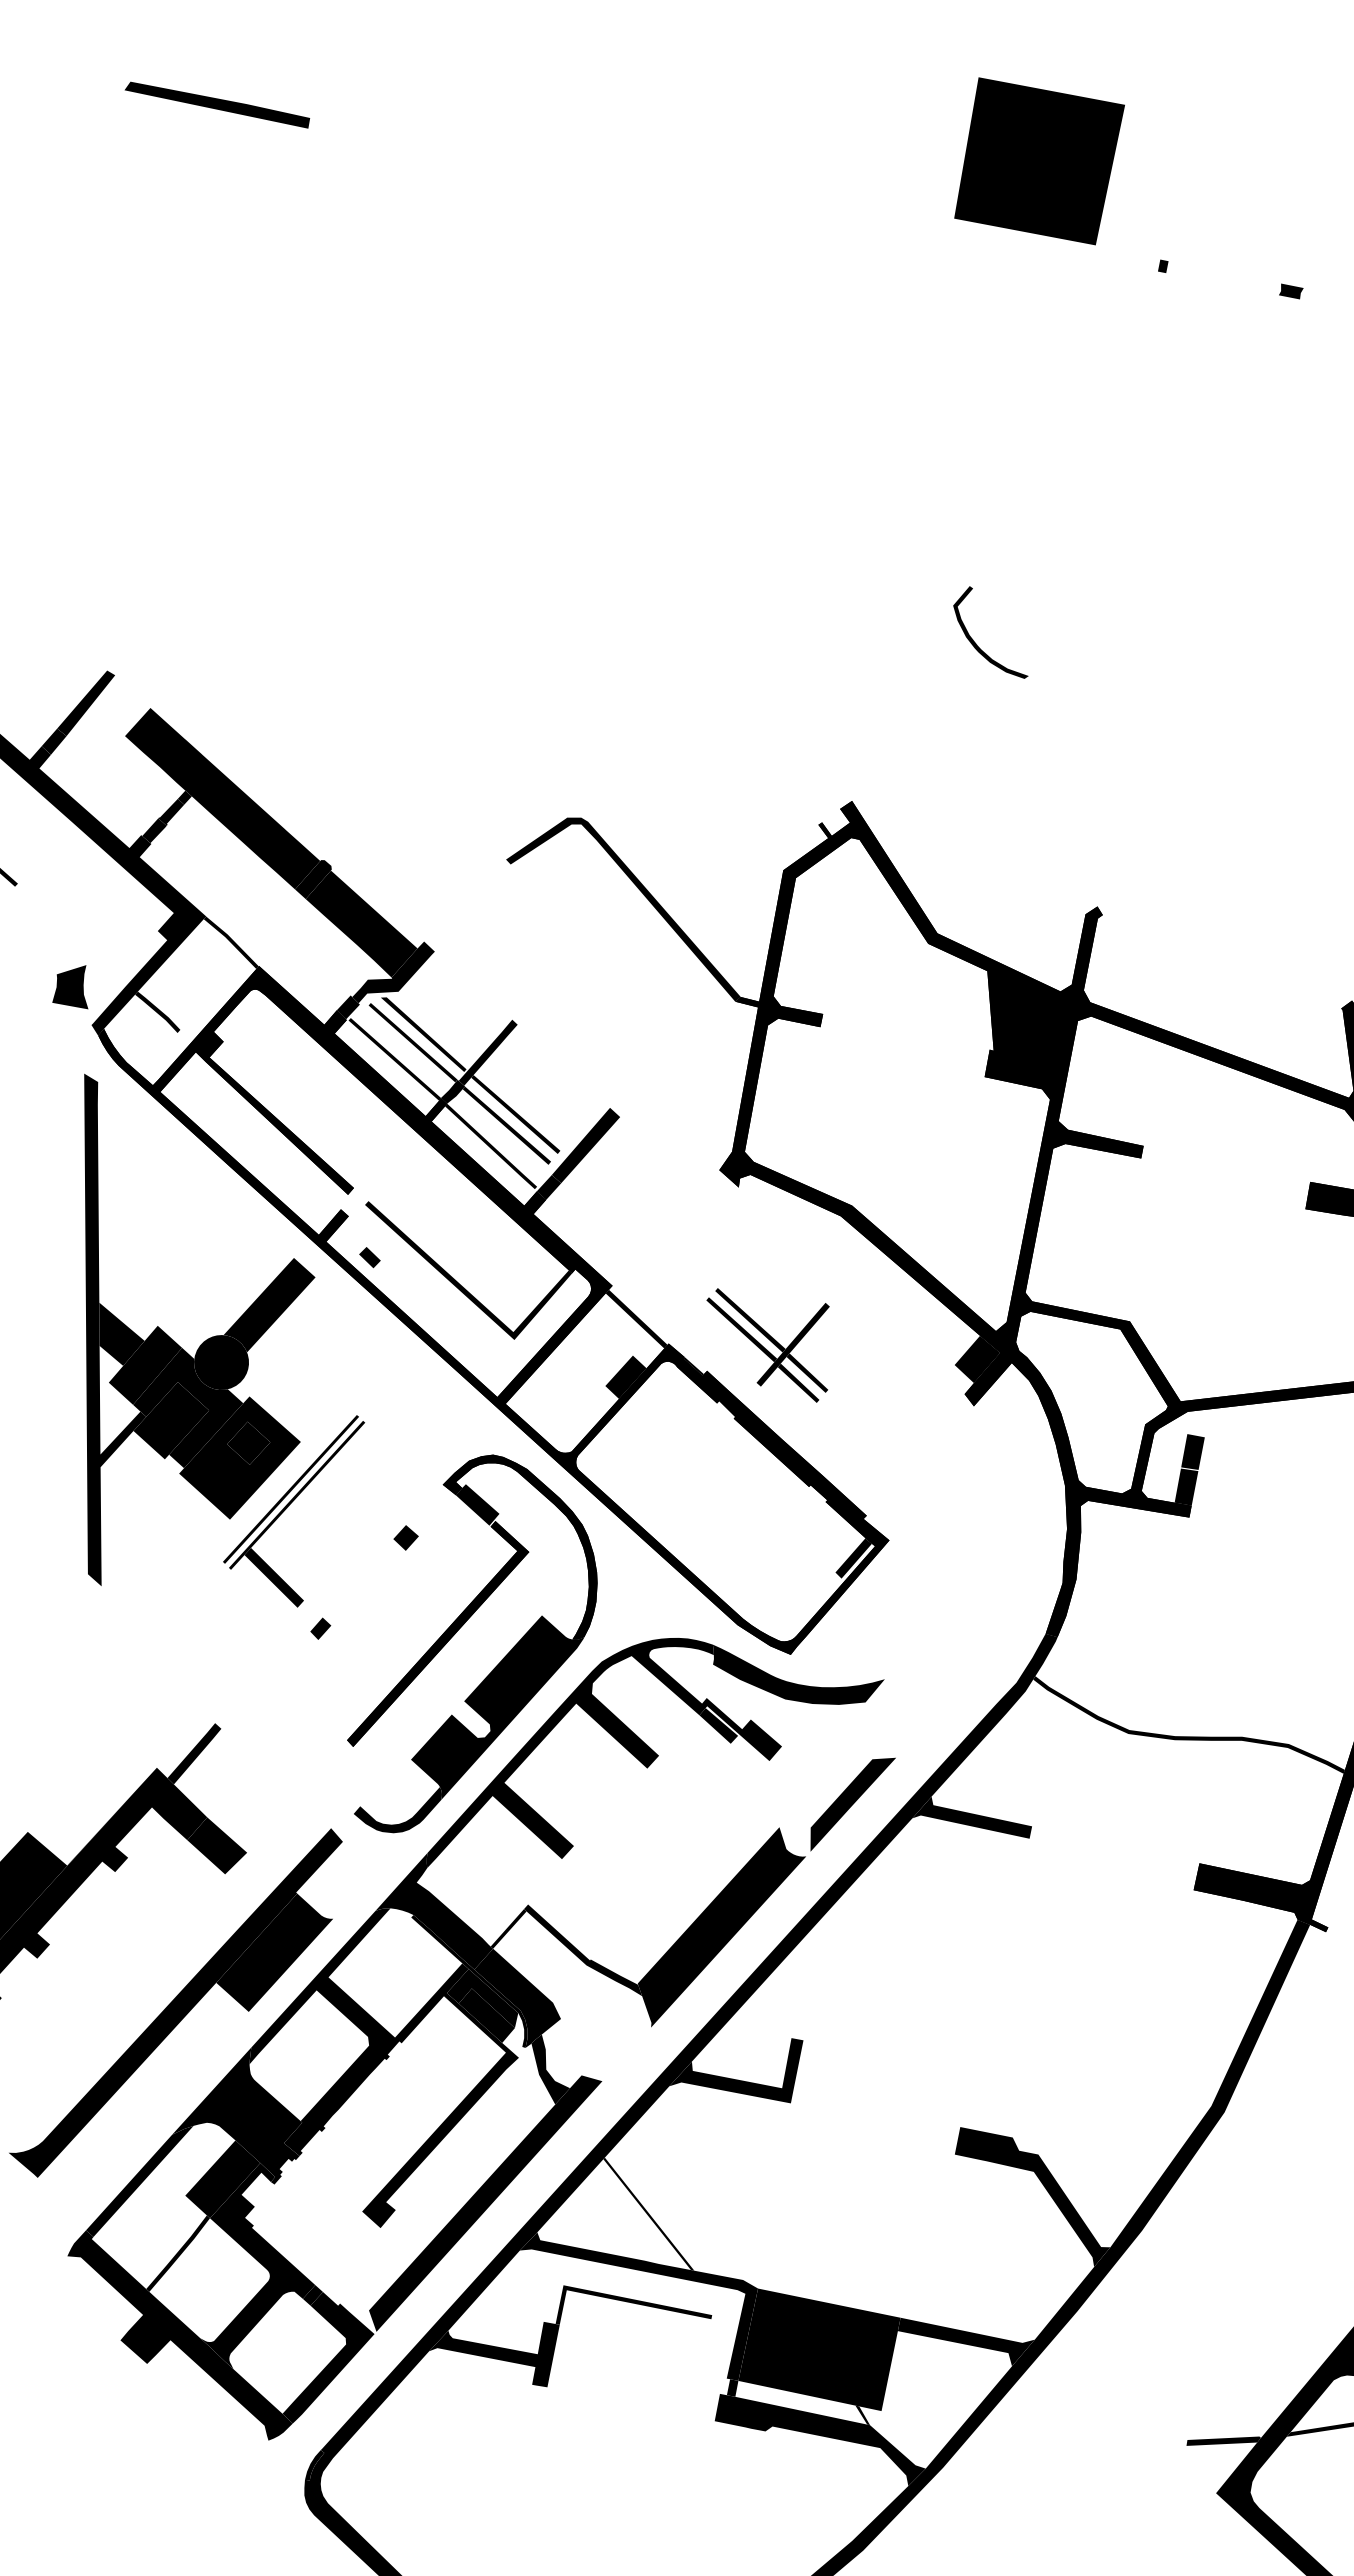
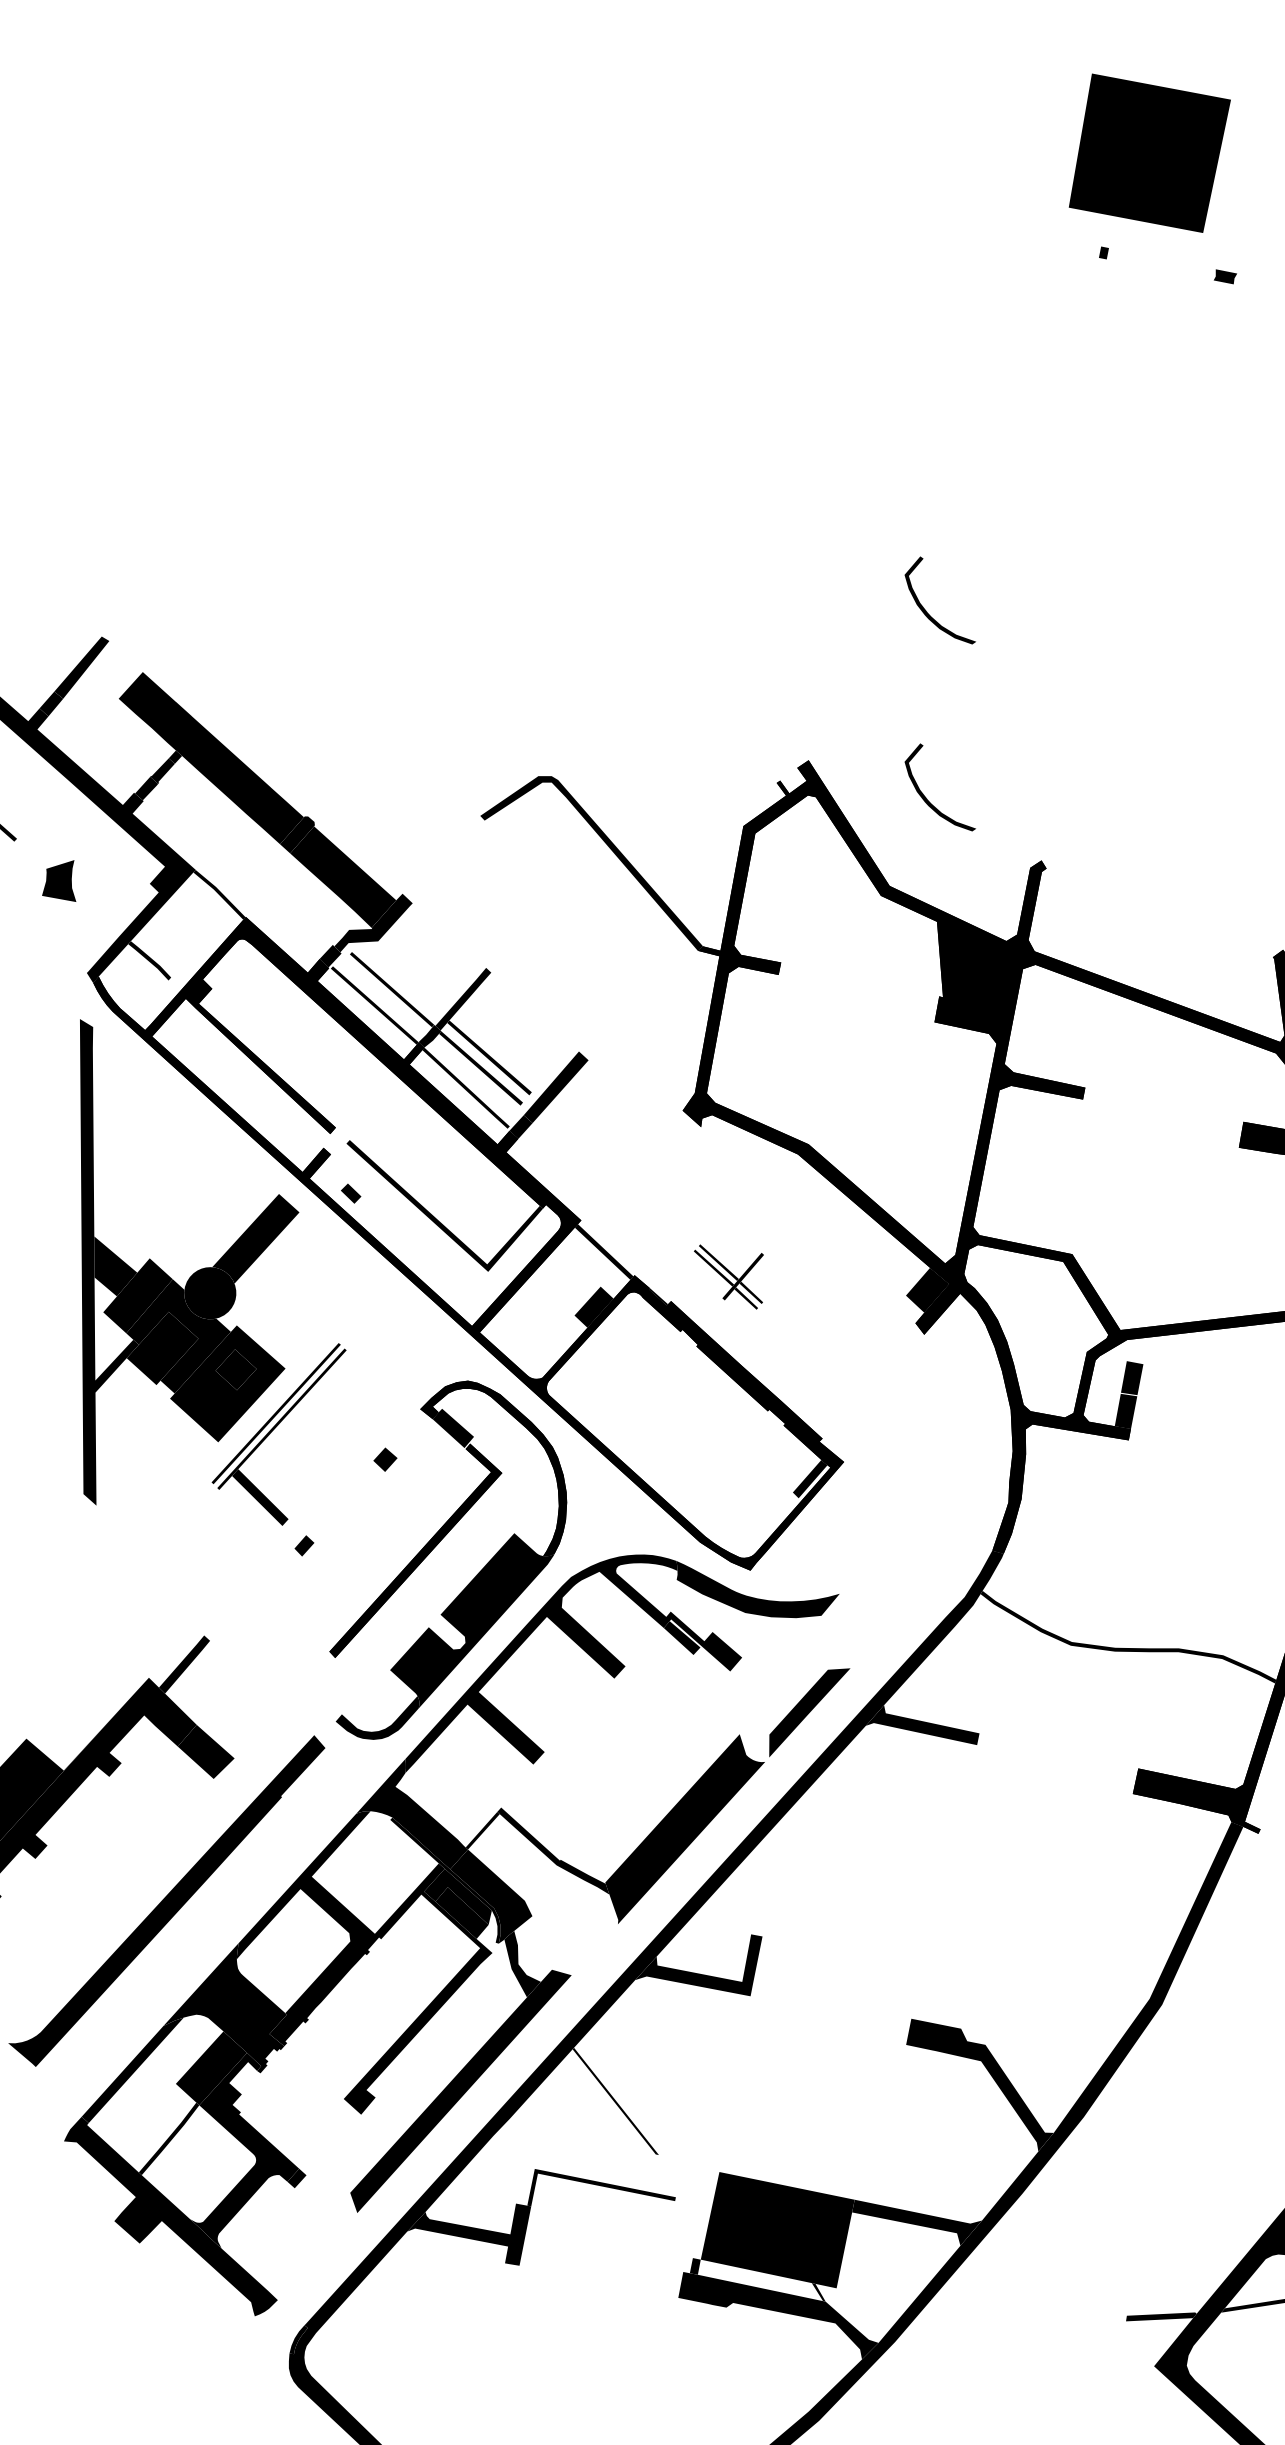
part: (217, 104) -> (206, 99), removed
part: (1039, 161) -> (1149, 153), moved
part: (976, 840) -> (926, 797), added
part: (70, 987) -> (59, 881), moved
fill: (423, 1034) -> (401, 981), removed
part: (767, 1345) -> (728, 1277), size x0.6
fill: (274, 1952) -> (260, 1853), removed
fill: (638, 2306) -> (605, 2189), removed
fill: (328, 2357) -> (311, 2237), removed

